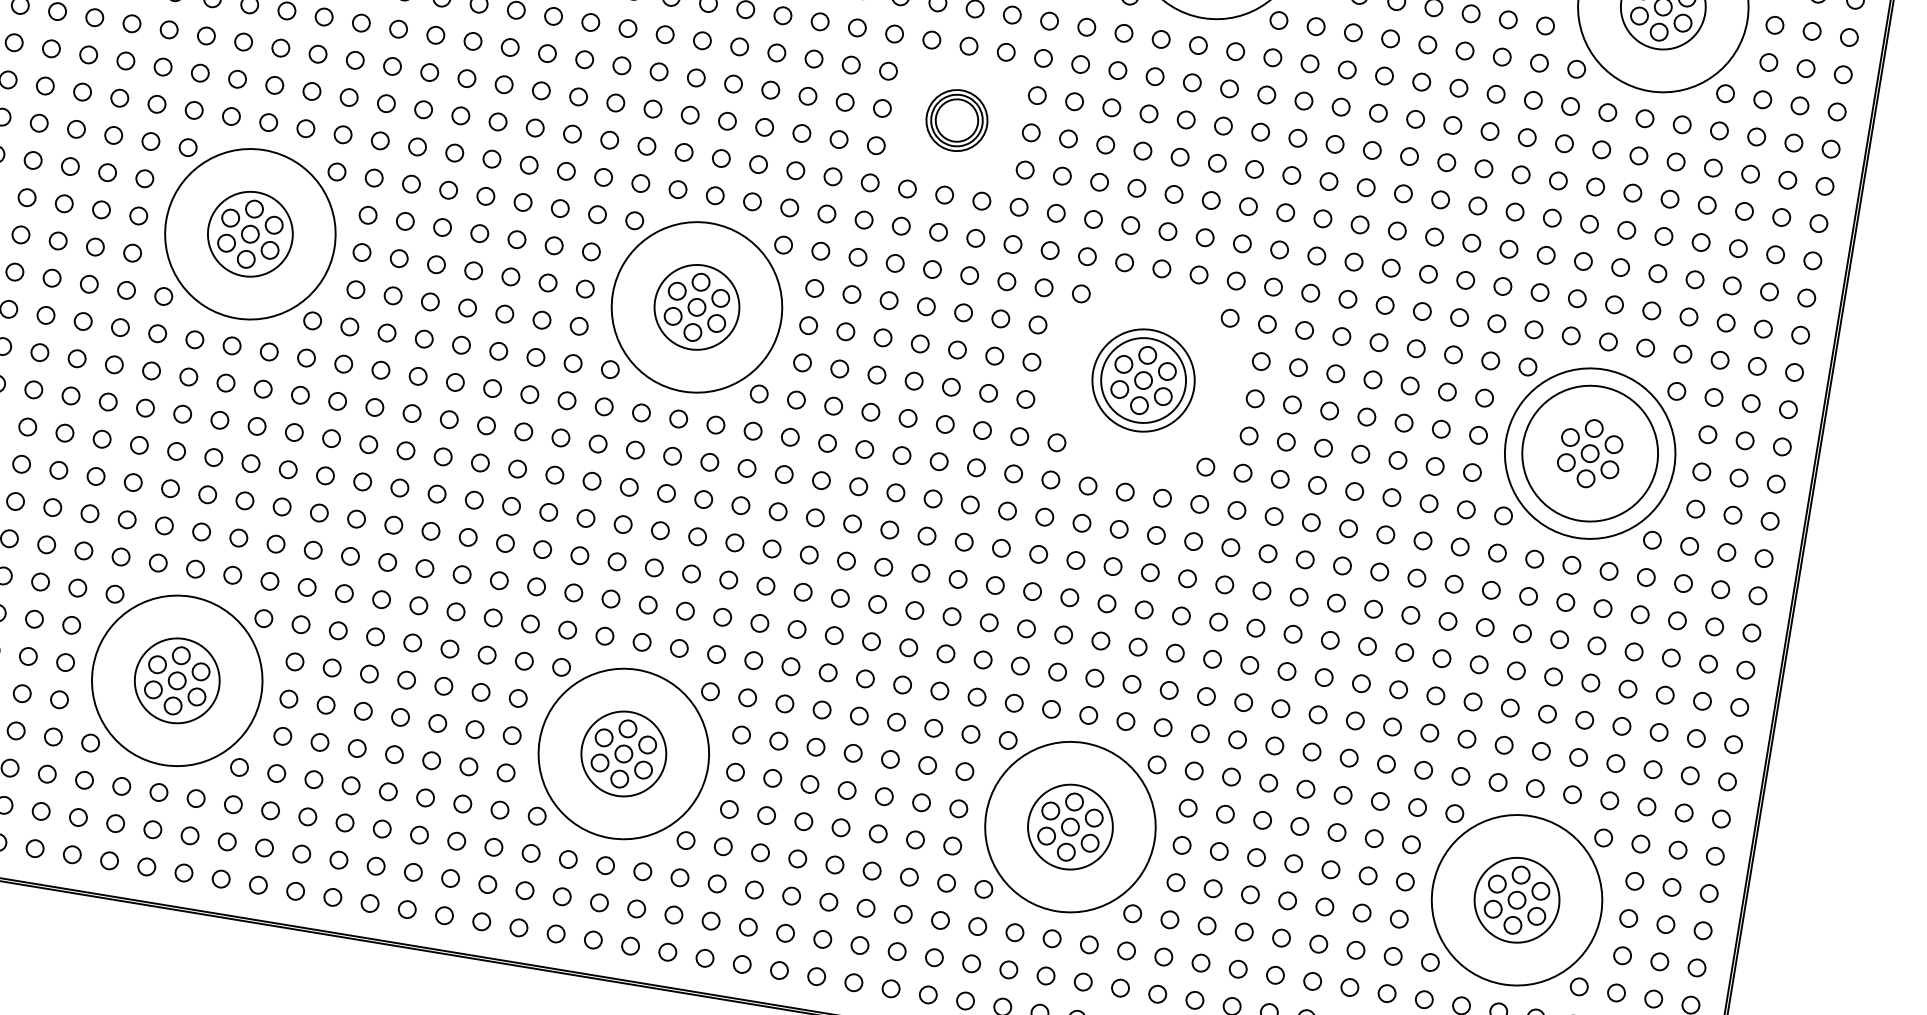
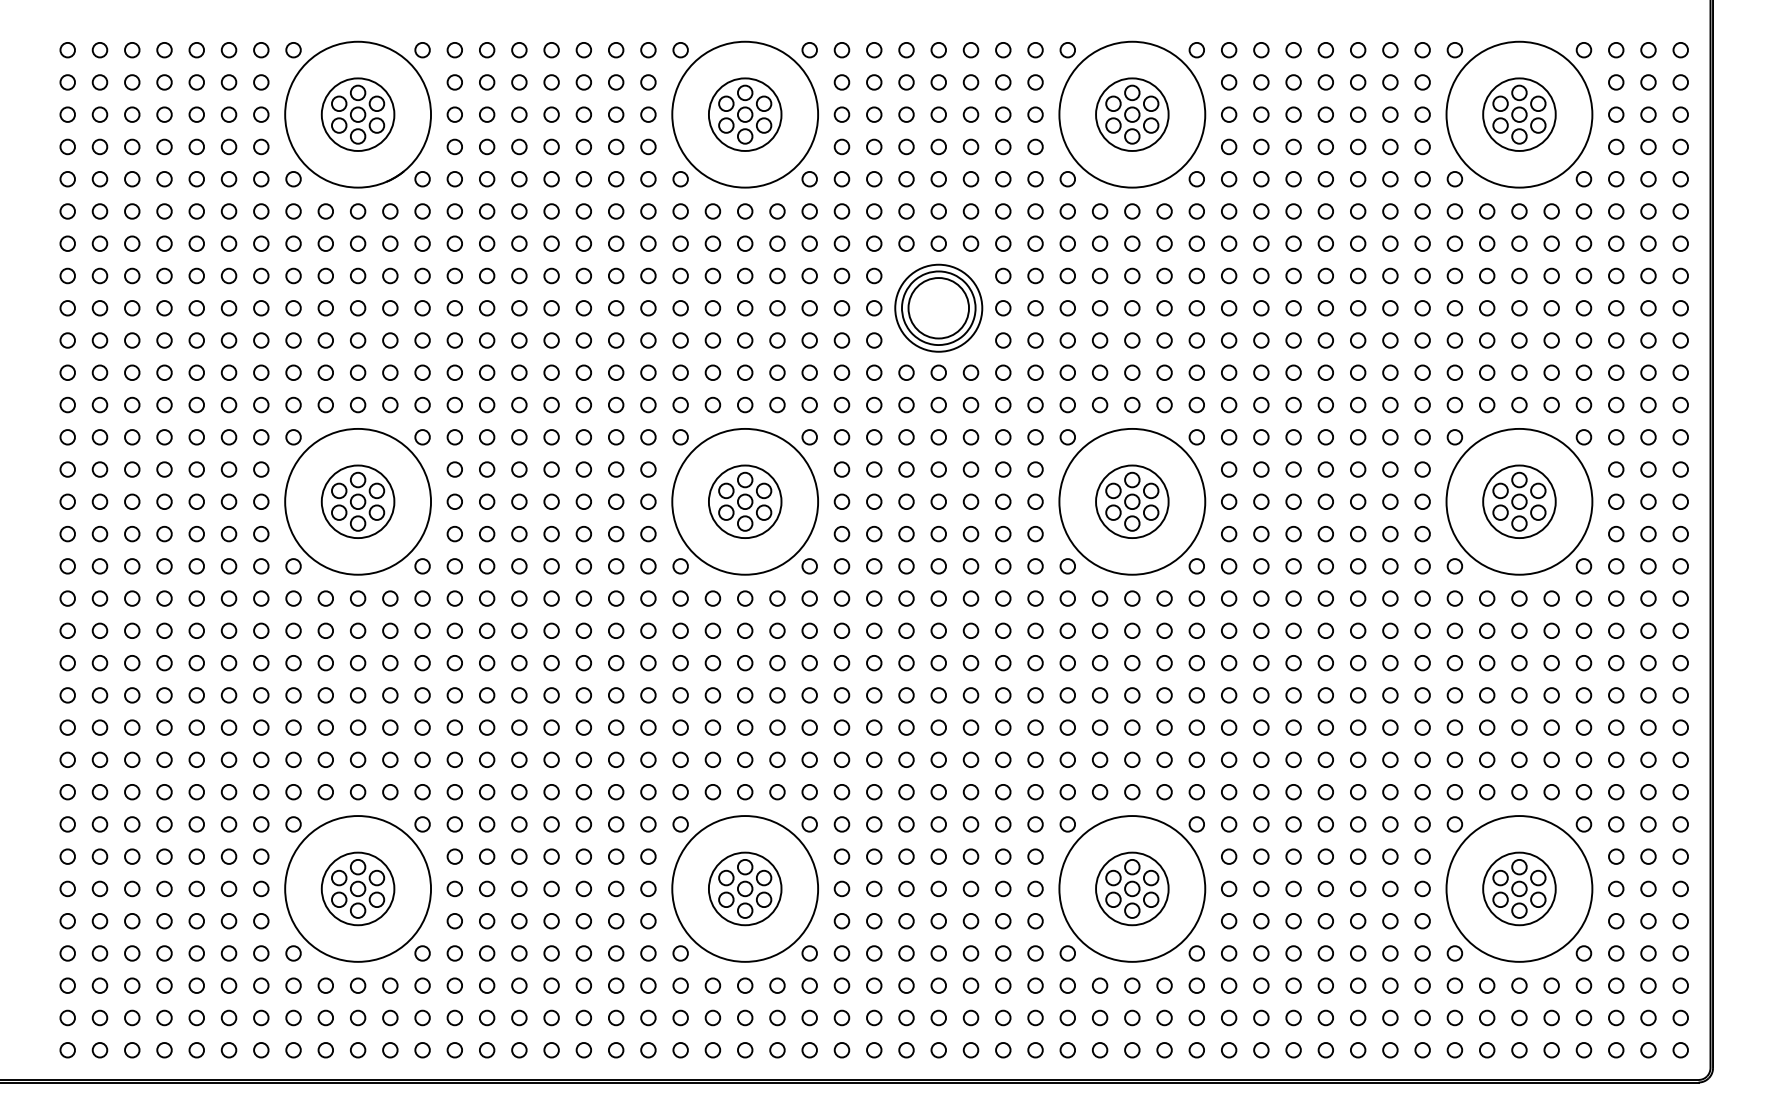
part: (956, 119) -> (938, 307), size x1.67
circle: (1143, 380) -> (1132, 501), size x1.67
circle: (1590, 453) -> (1519, 501), size x0.62

